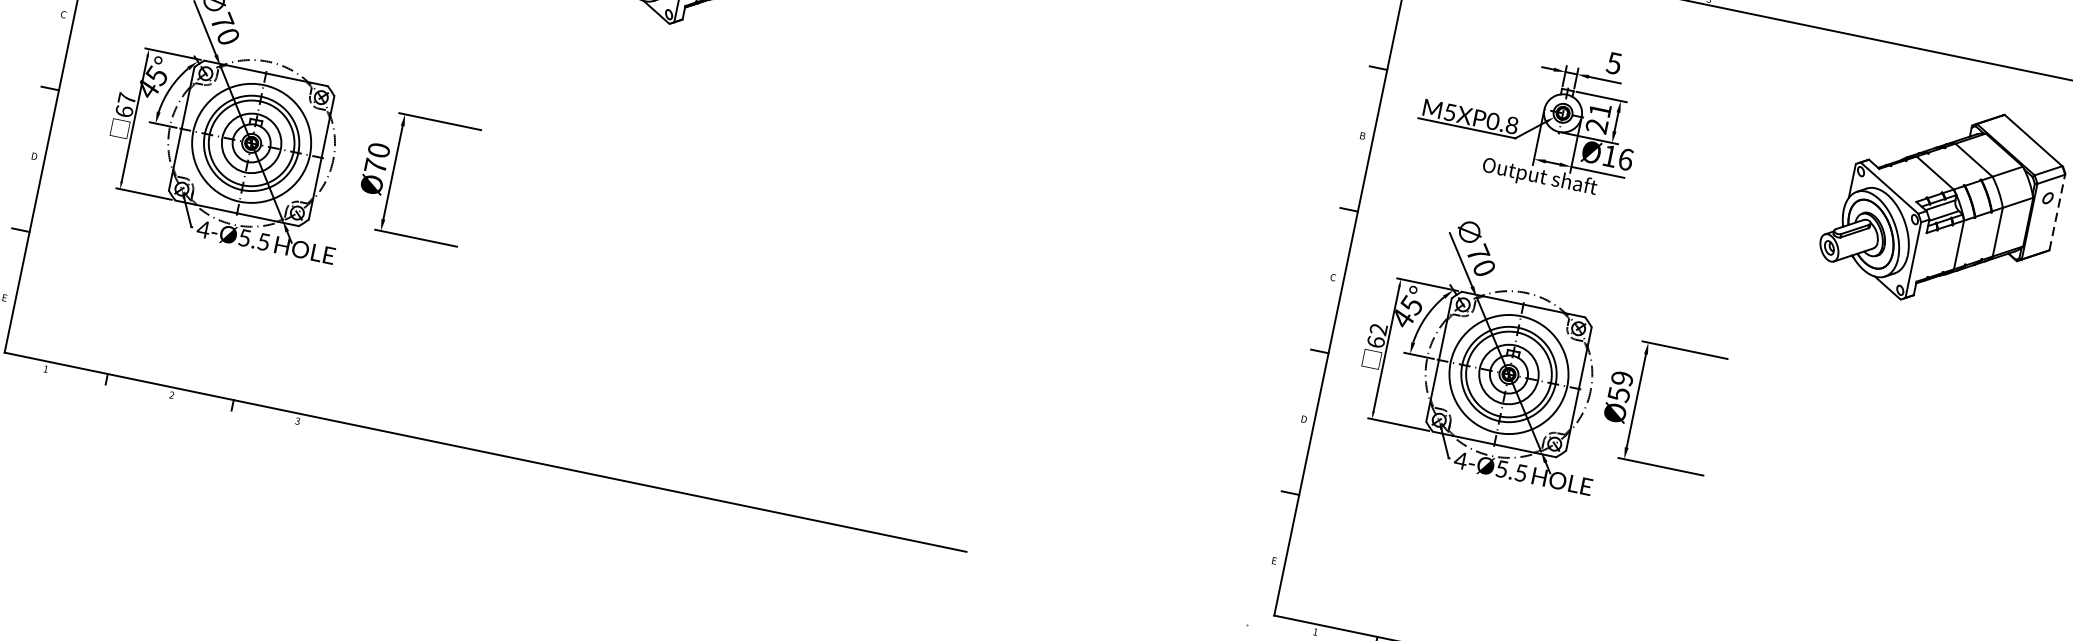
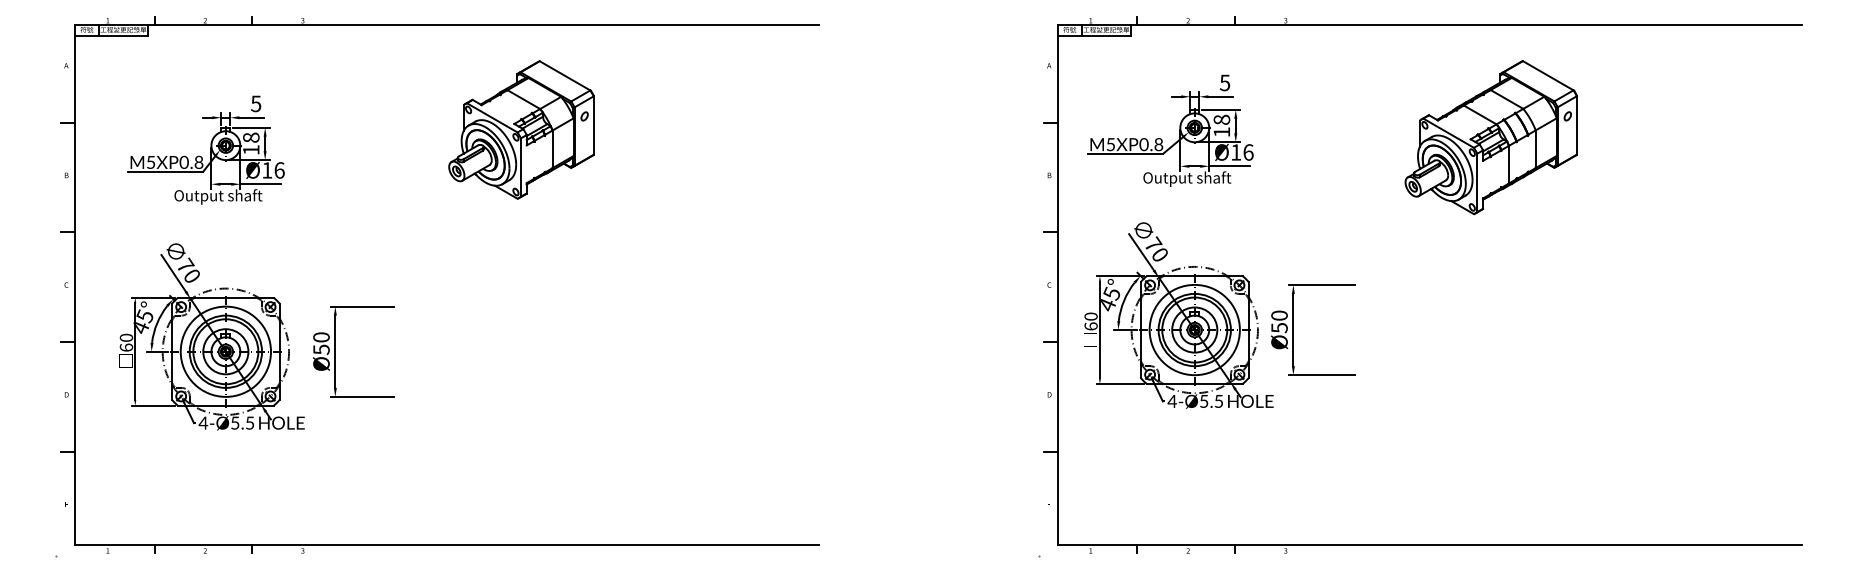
text: (127, 98) -> (126, 337), 67 -> 60
text: (1598, 117) -> (1221, 125), 21 -> 18
text: (375, 166) -> (321, 349), Ø70 -> Ø50
line: (2057, 211) -> (1576, 124), dashed -> solid
text: (1377, 329) -> (1090, 316), 62 -> 60
text: (1622, 378) -> (1279, 315), Ø59 -> Ø50

